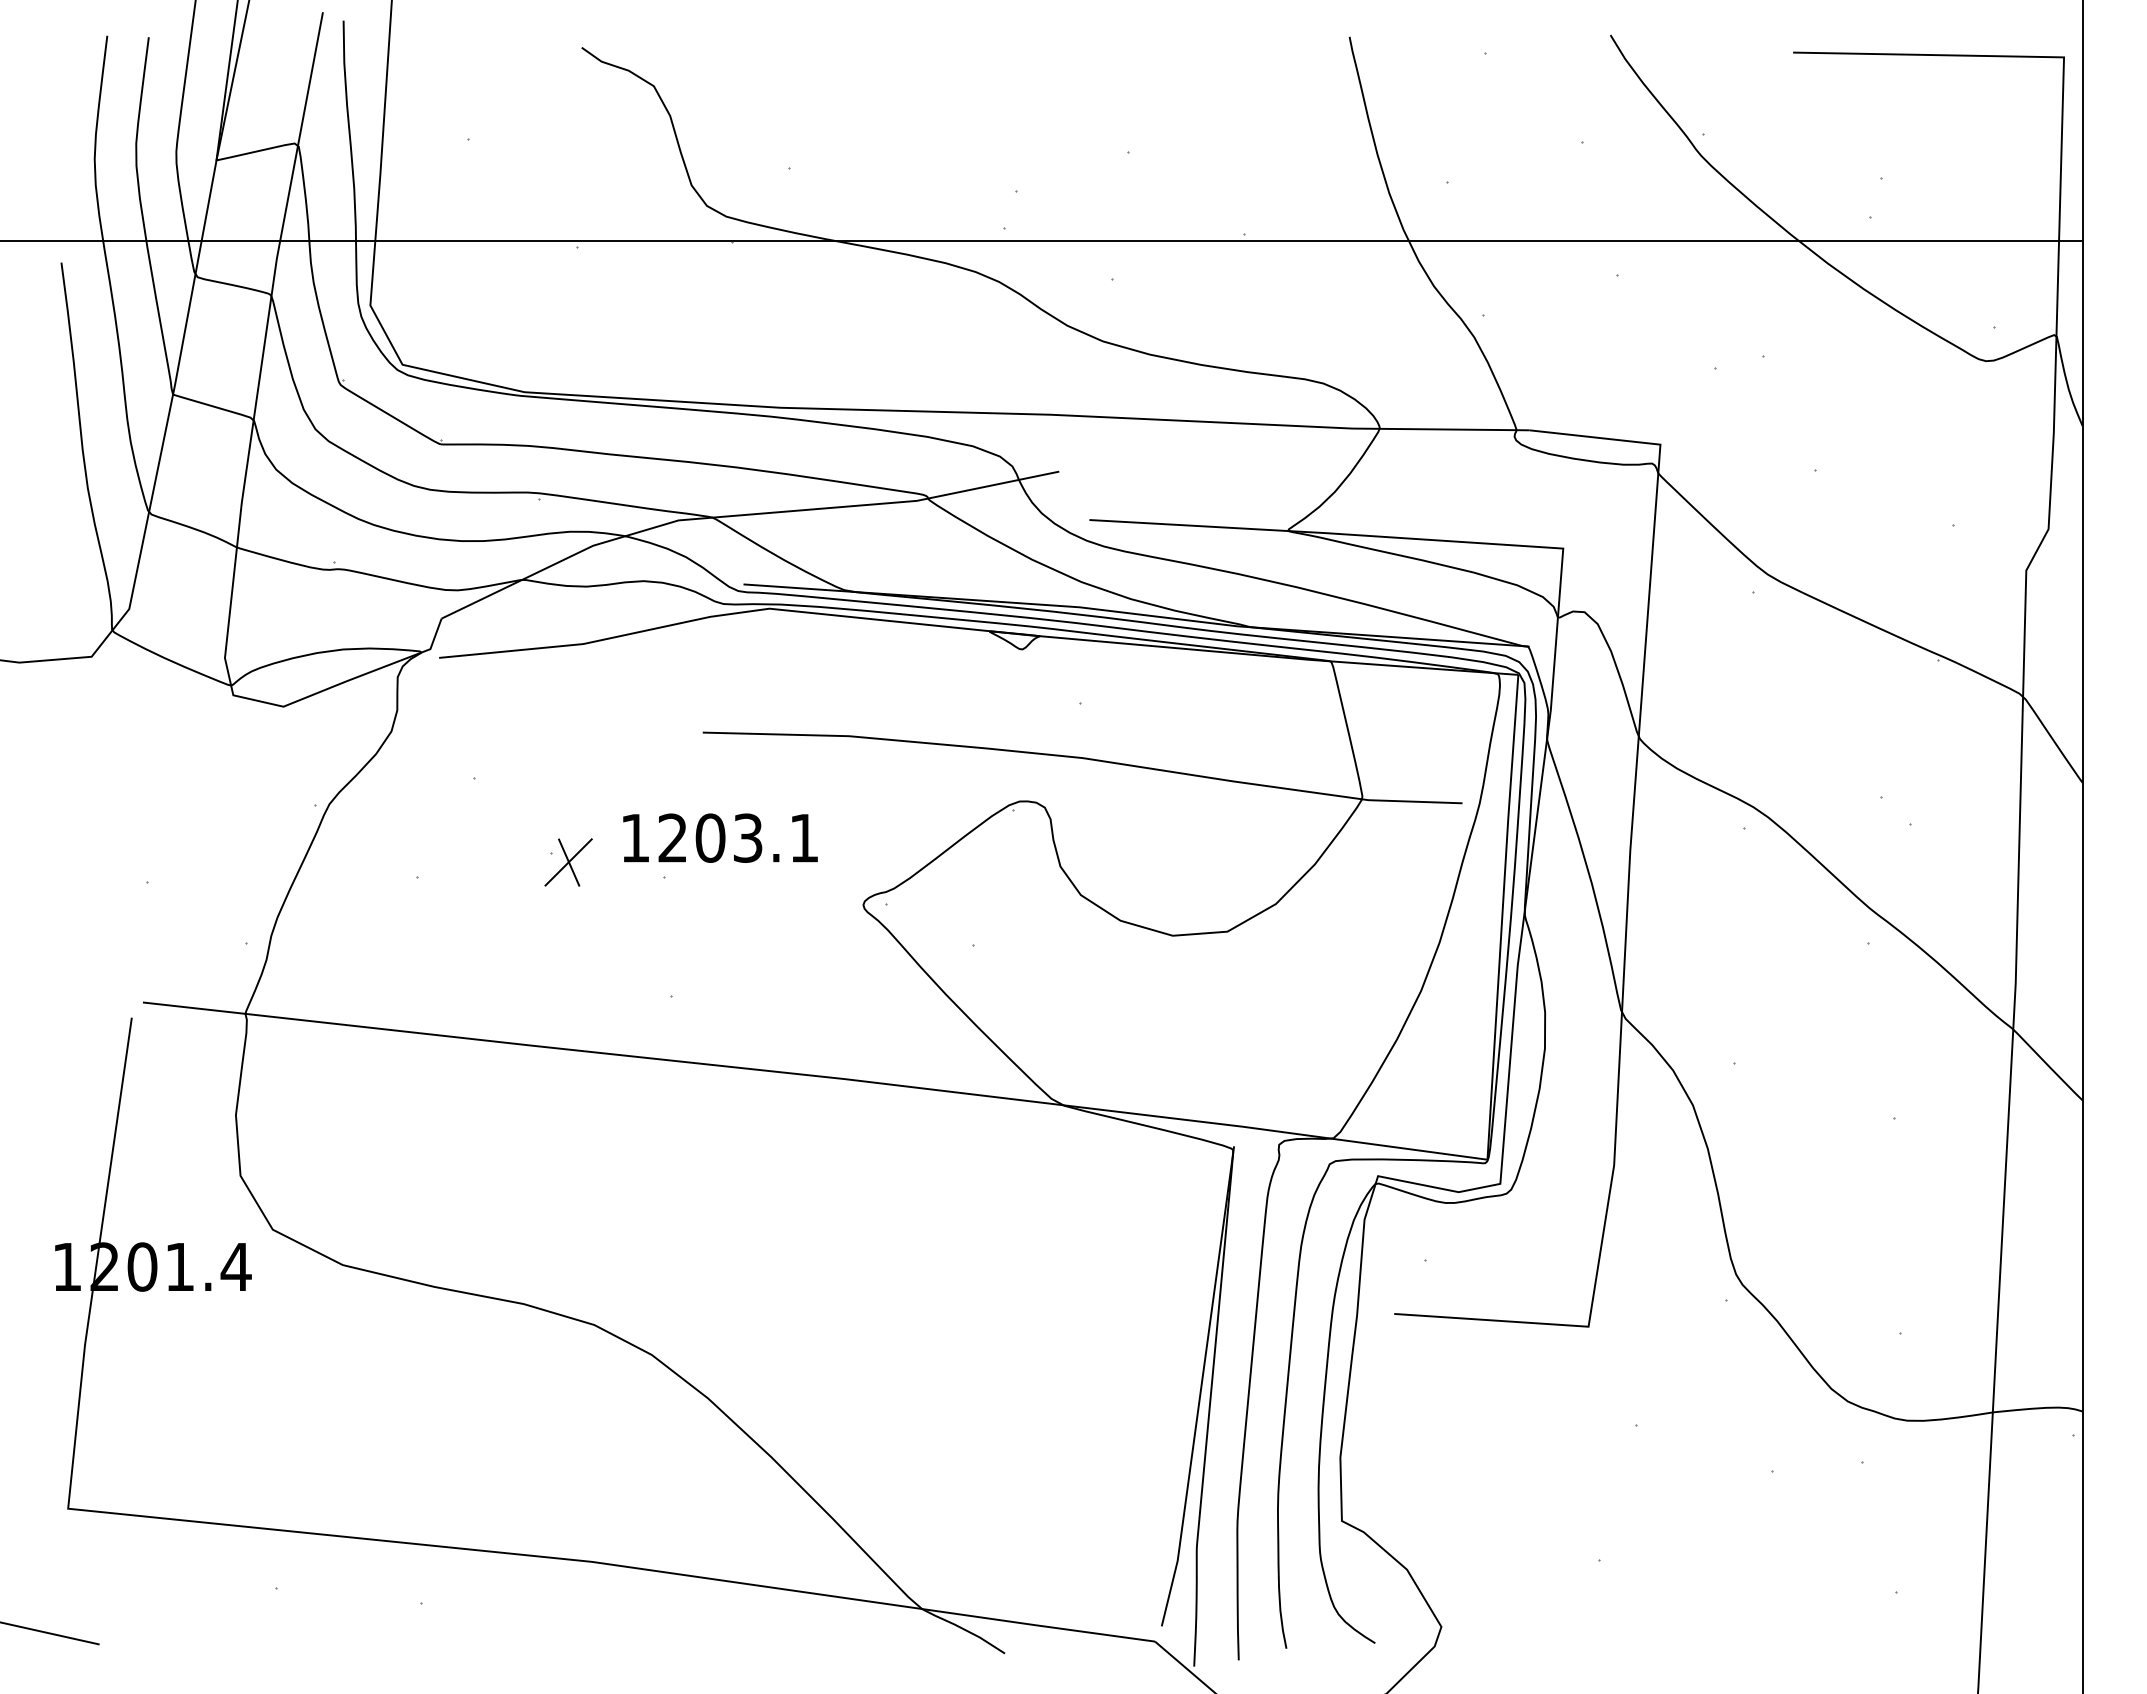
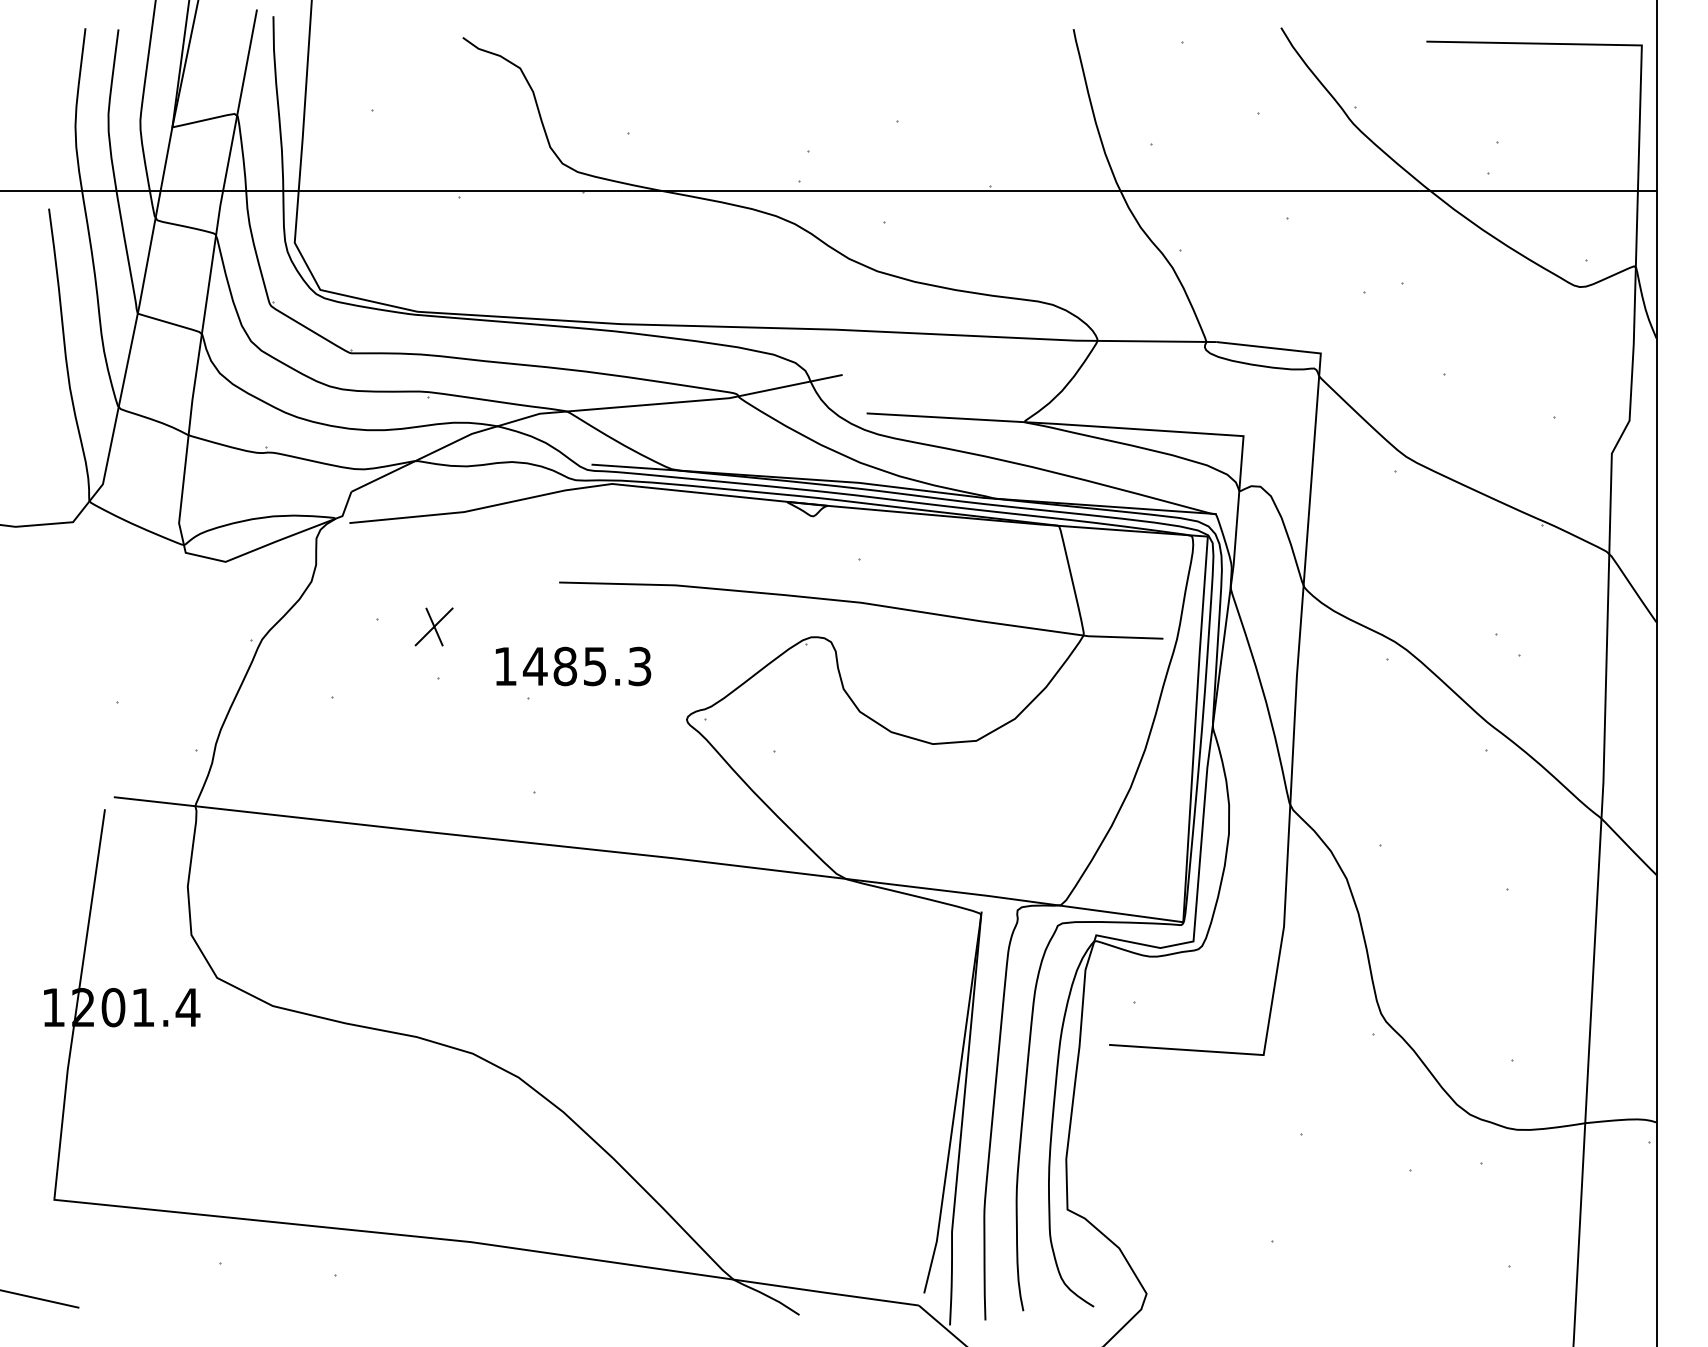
text: (737, 837) -> (586, 665), 1203.1 -> 1485.3
part: (568, 862) -> (434, 626), moved

